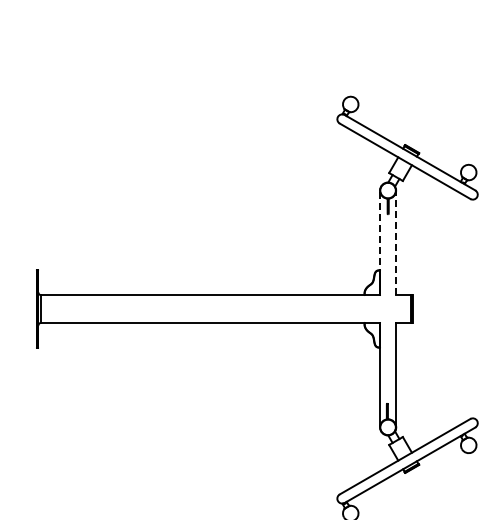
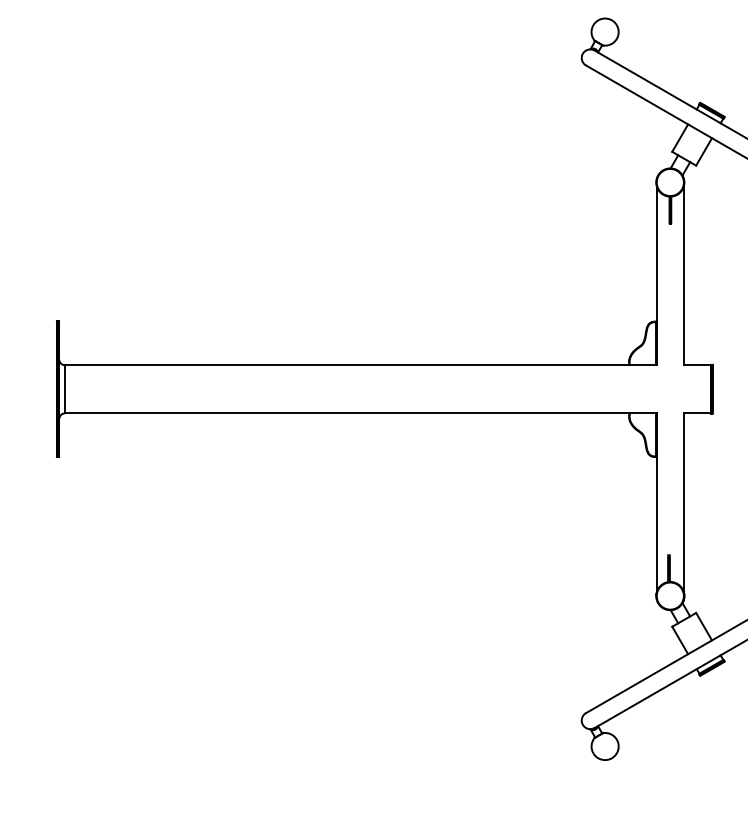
line: (380, 231) -> (657, 253), dashed -> solid
line: (395, 243) -> (683, 274), dashed -> solid

